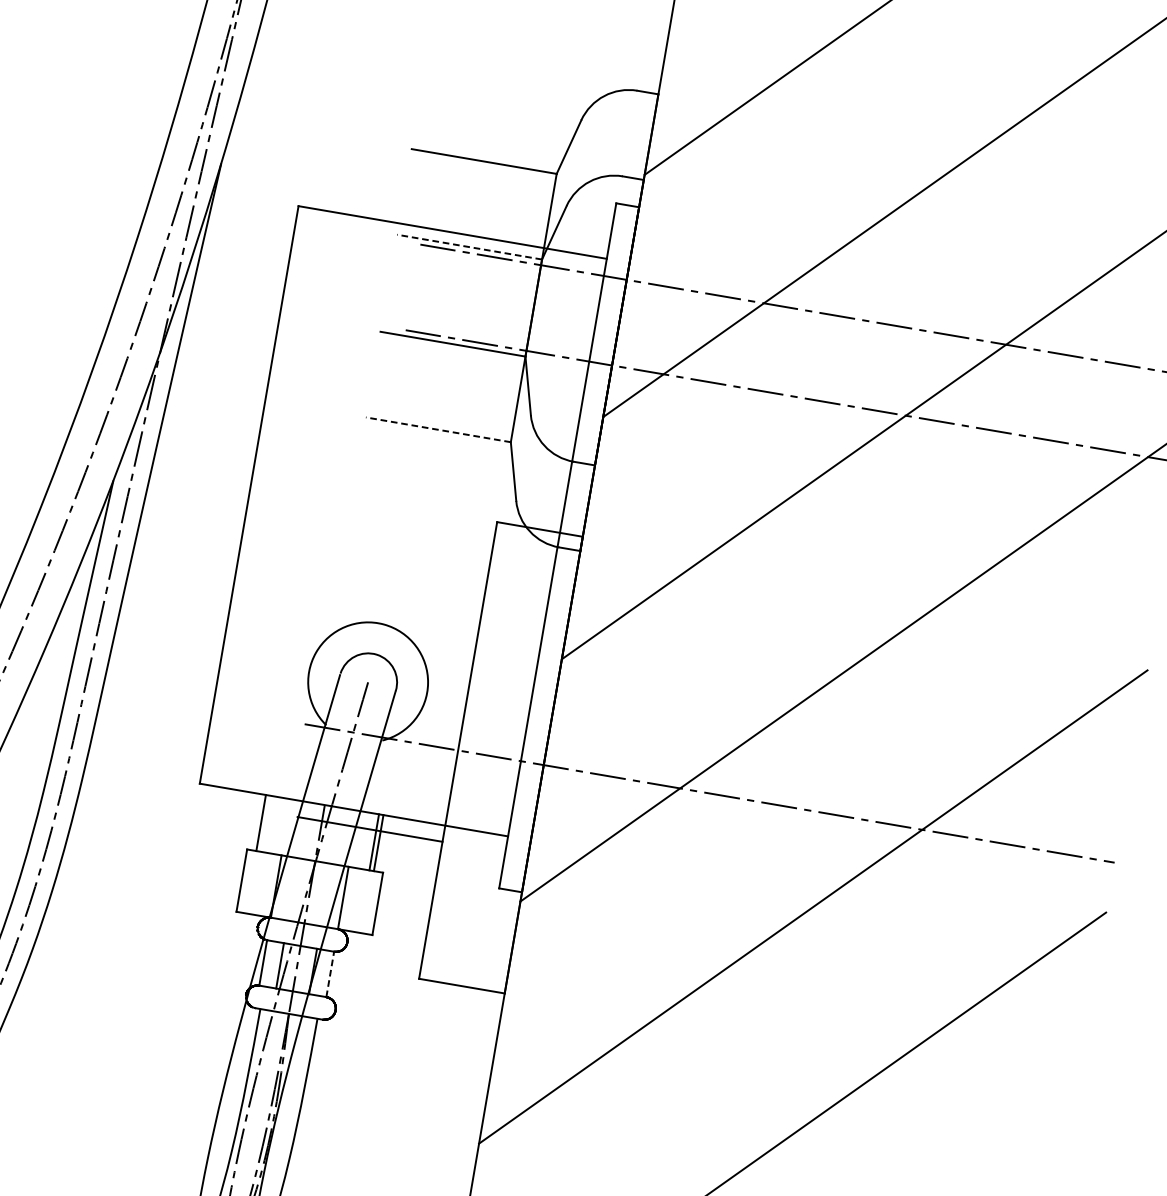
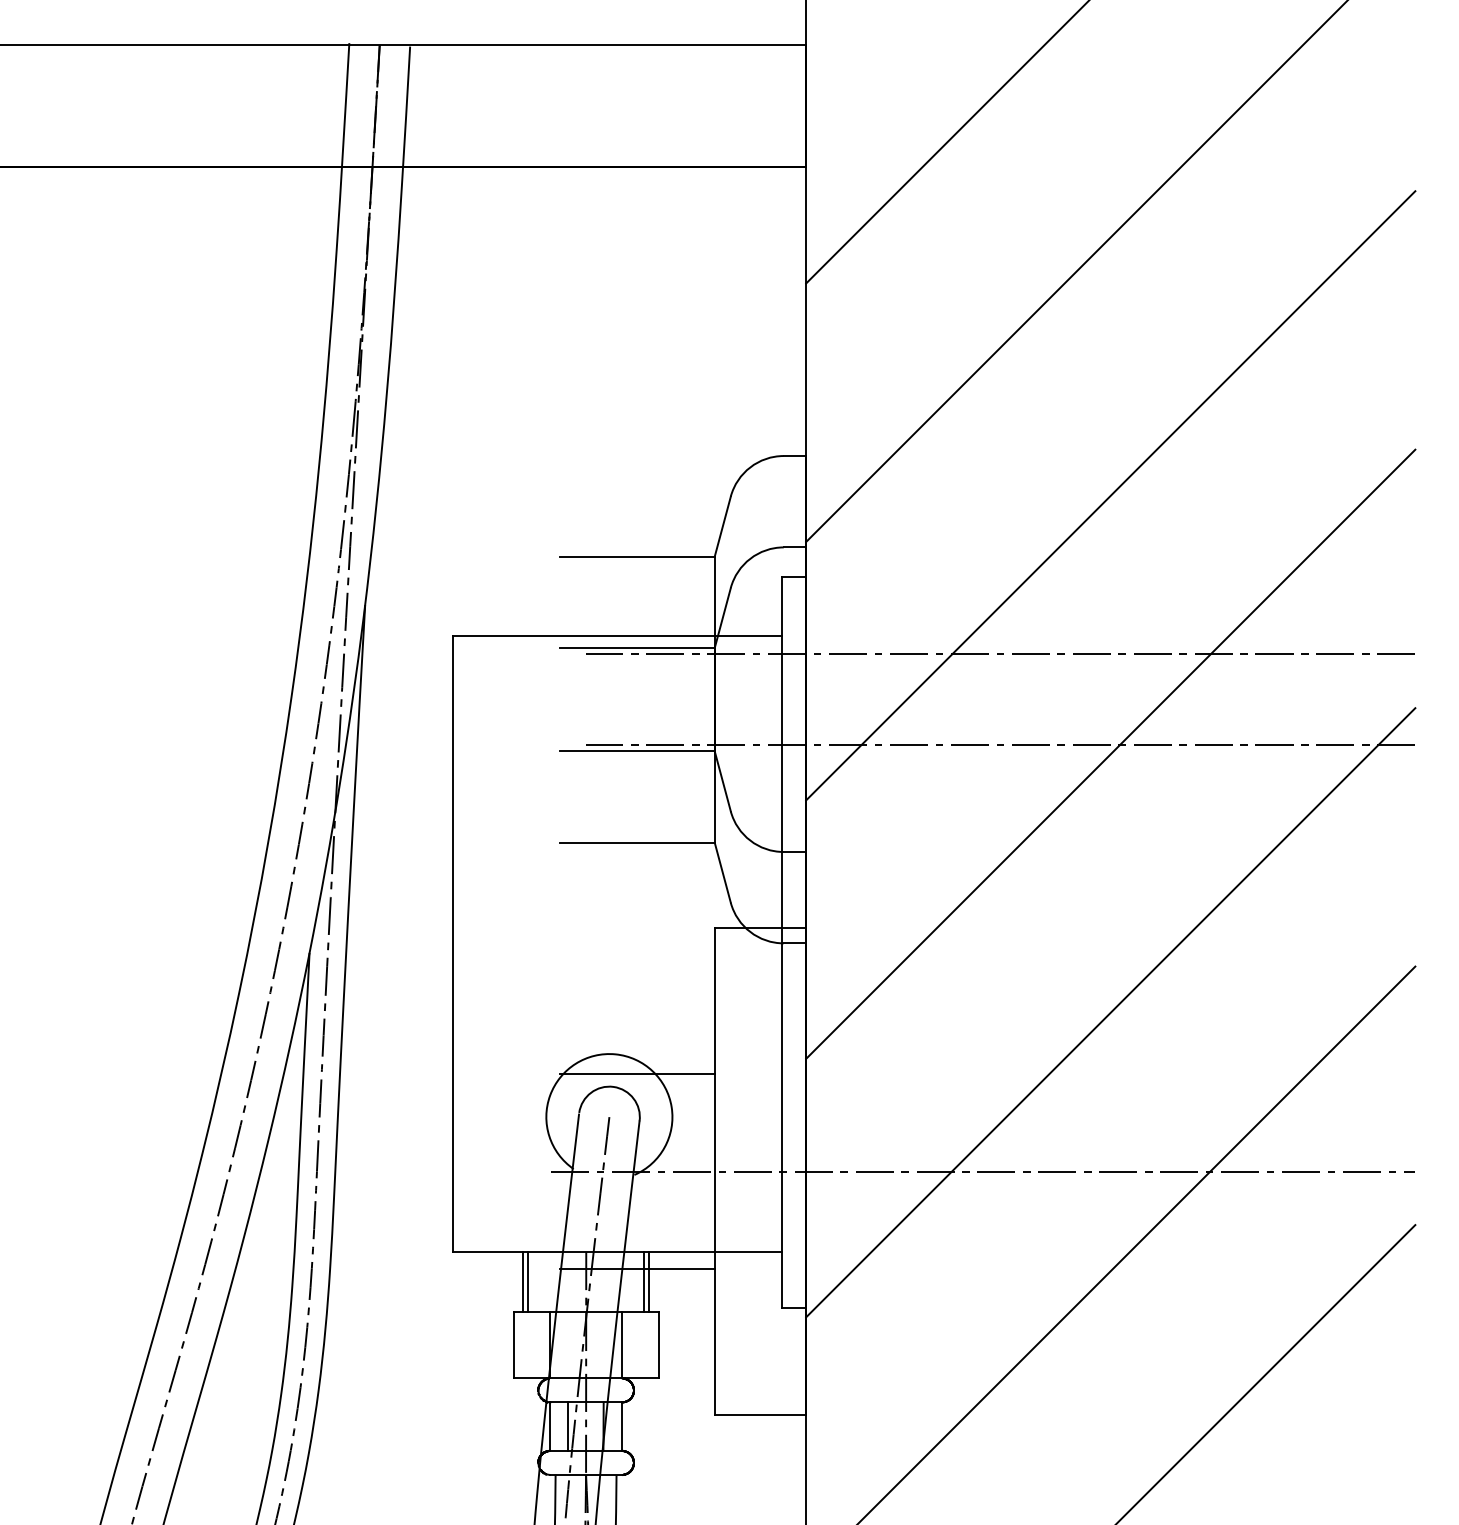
line: (468, 246) -> (636, 647), dashed -> solid
line: (437, 429) -> (636, 842), dashed -> solid
line: (401, 646) -> (637, 1074), added
line: (266, 823) -> (528, 1281), added
line: (329, 974) -> (621, 1426), dashed -> solid

